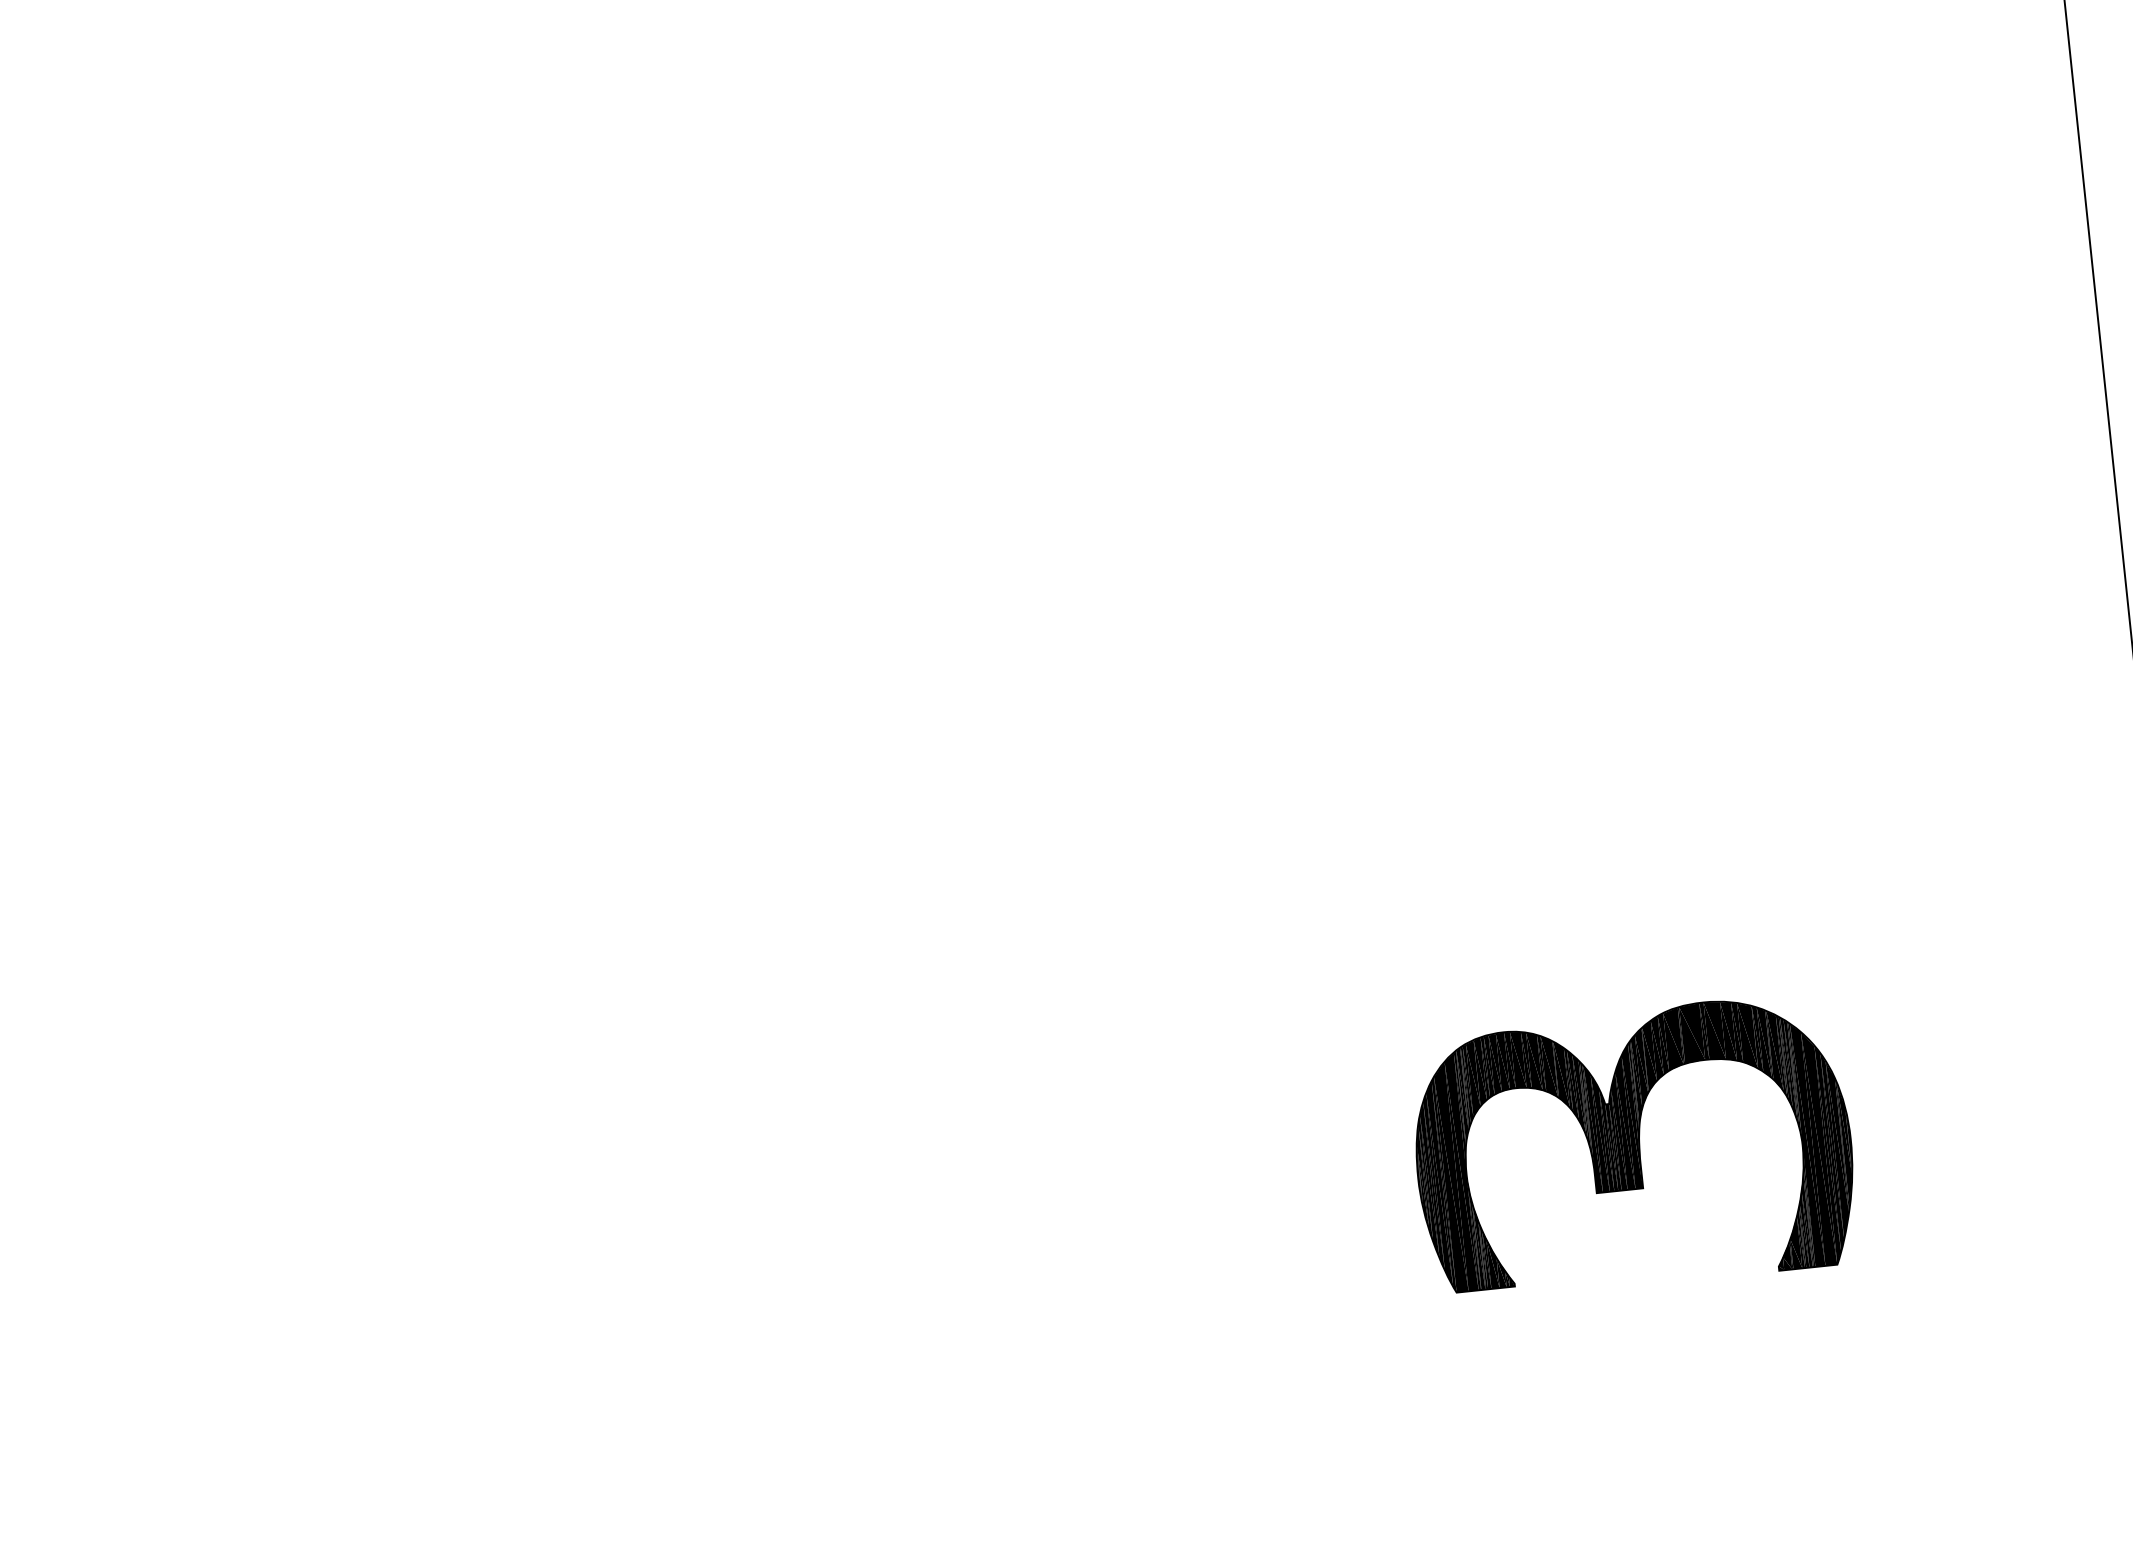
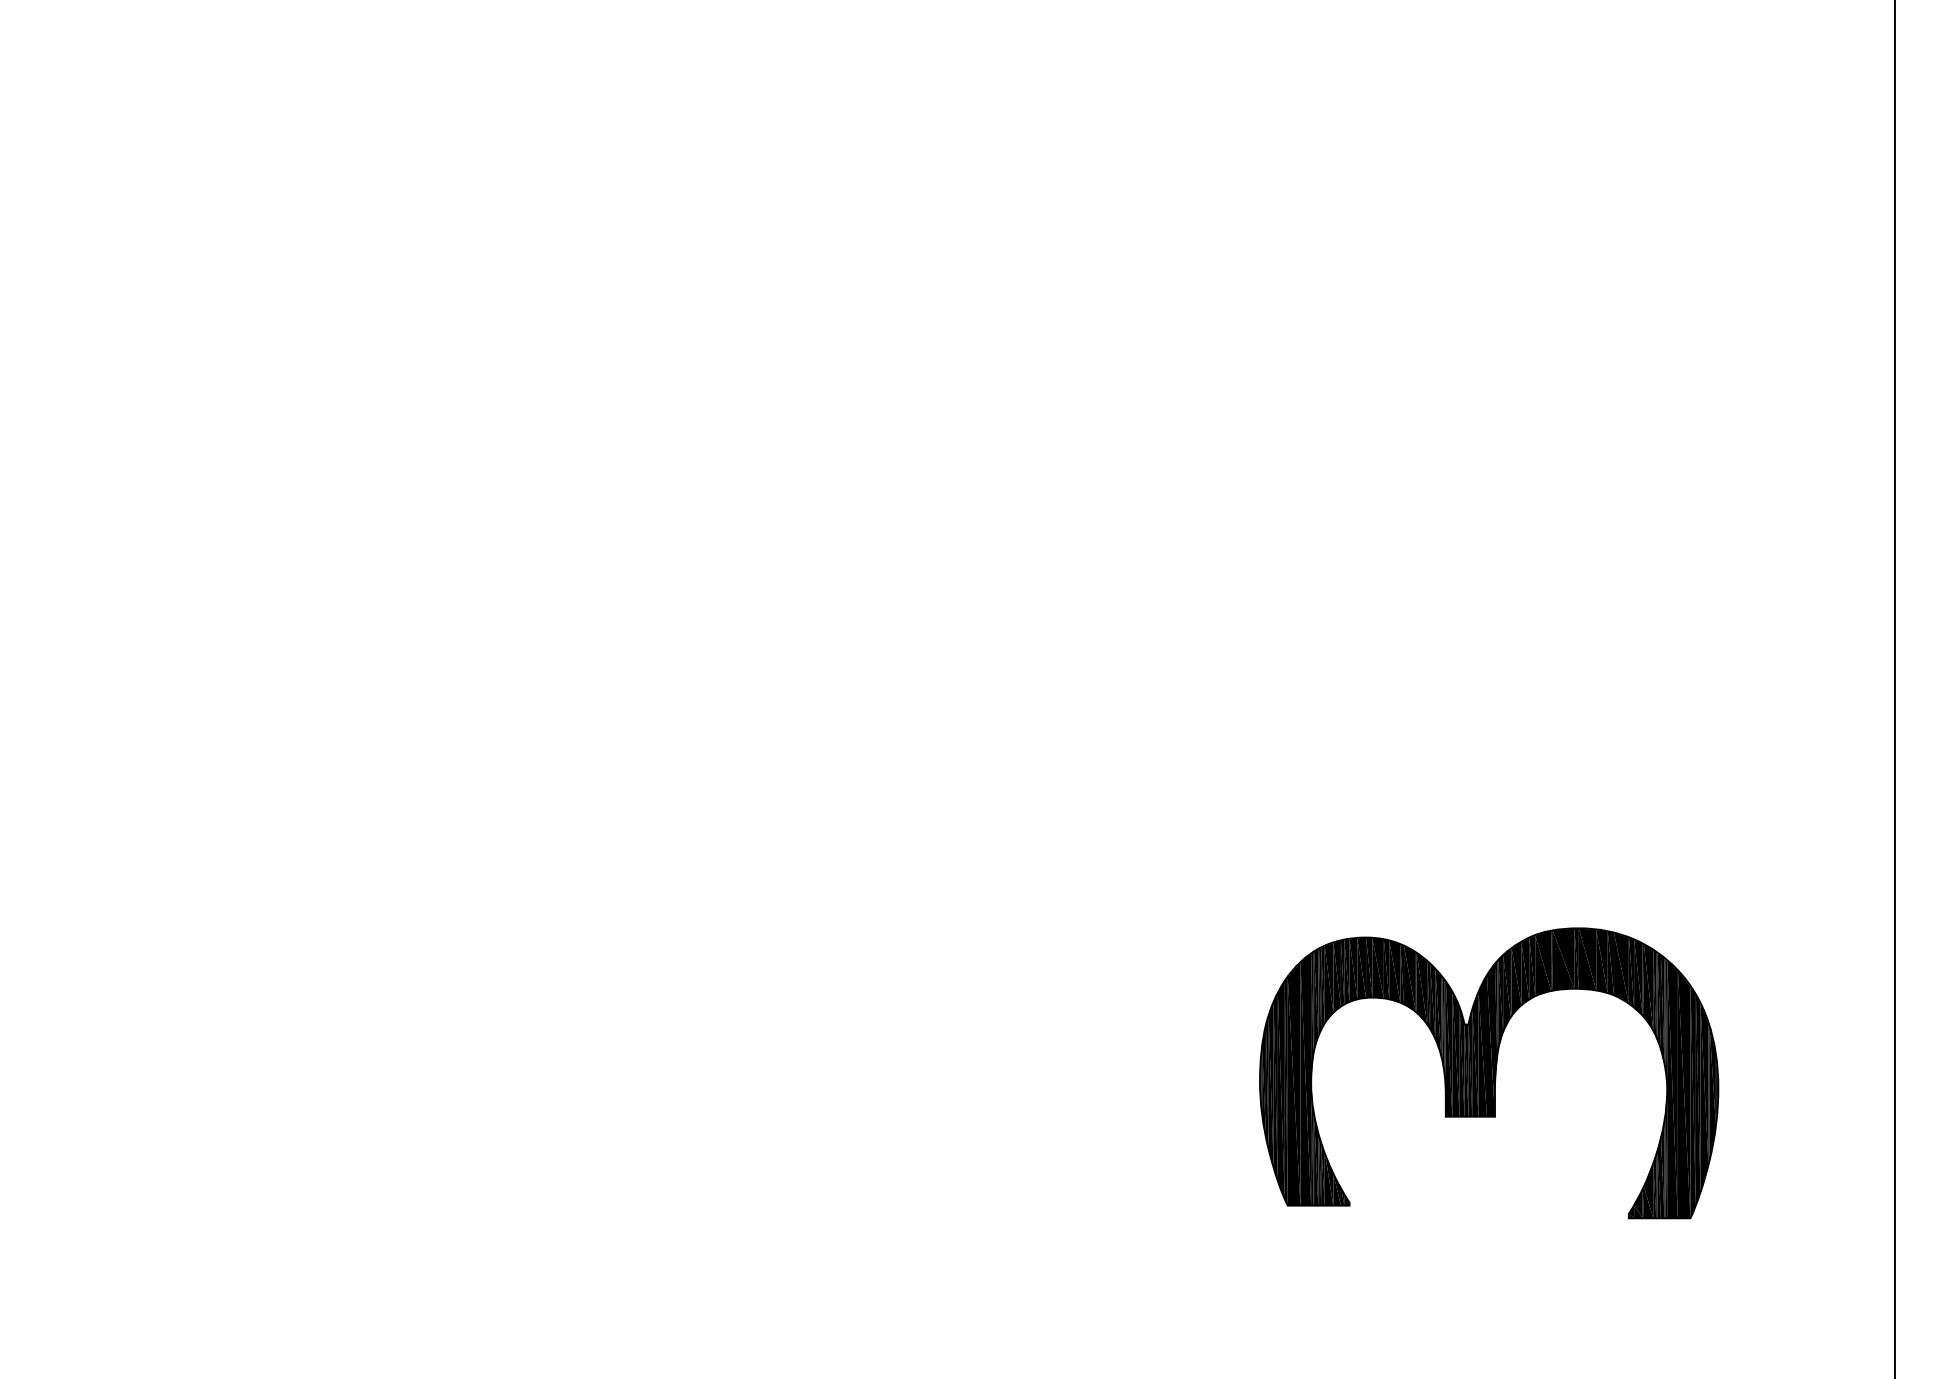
part: (1633, 1148) -> (1489, 1073), size x1.43

